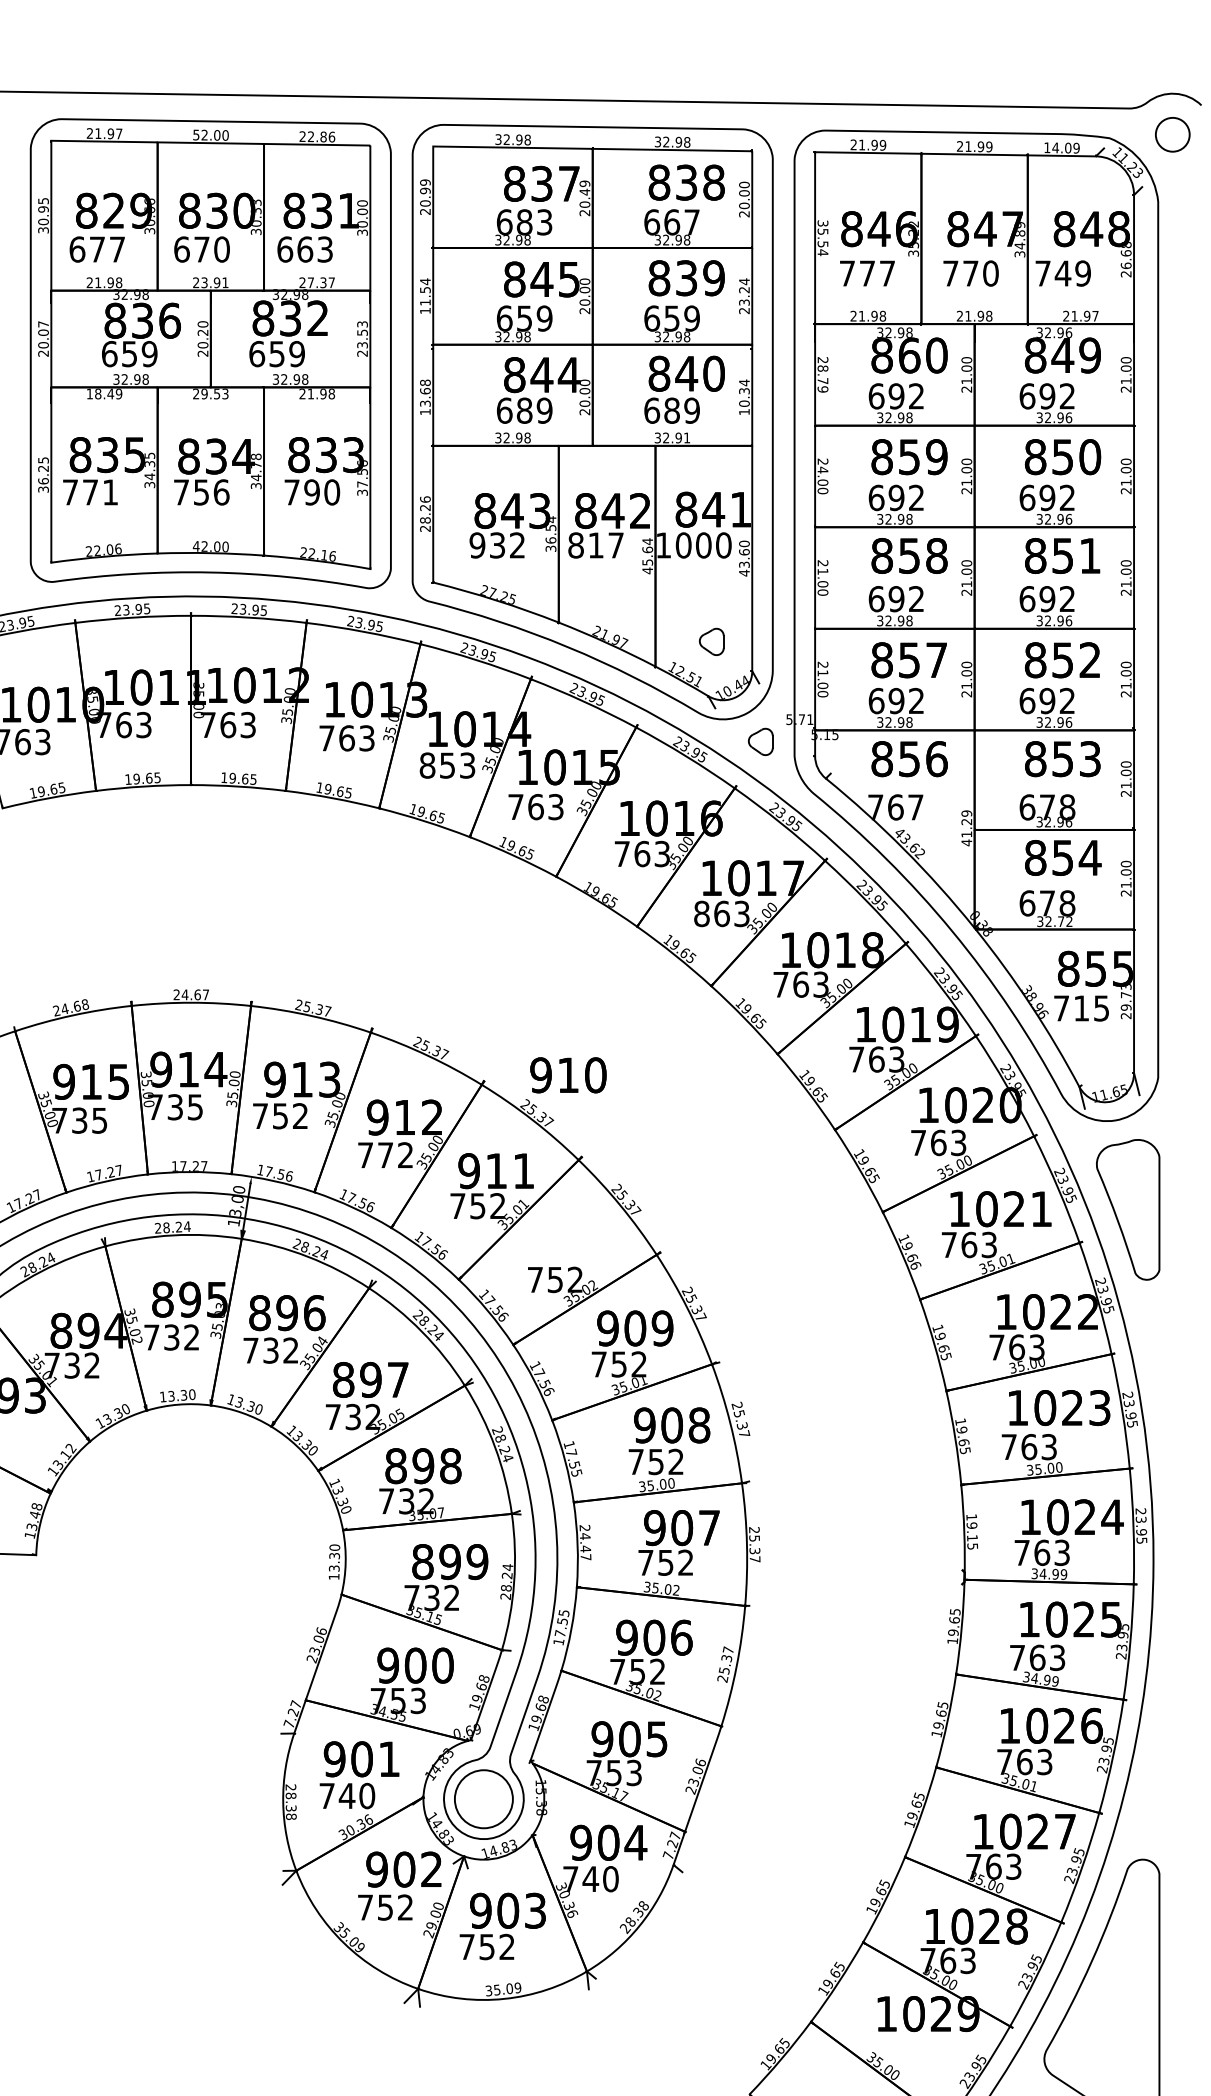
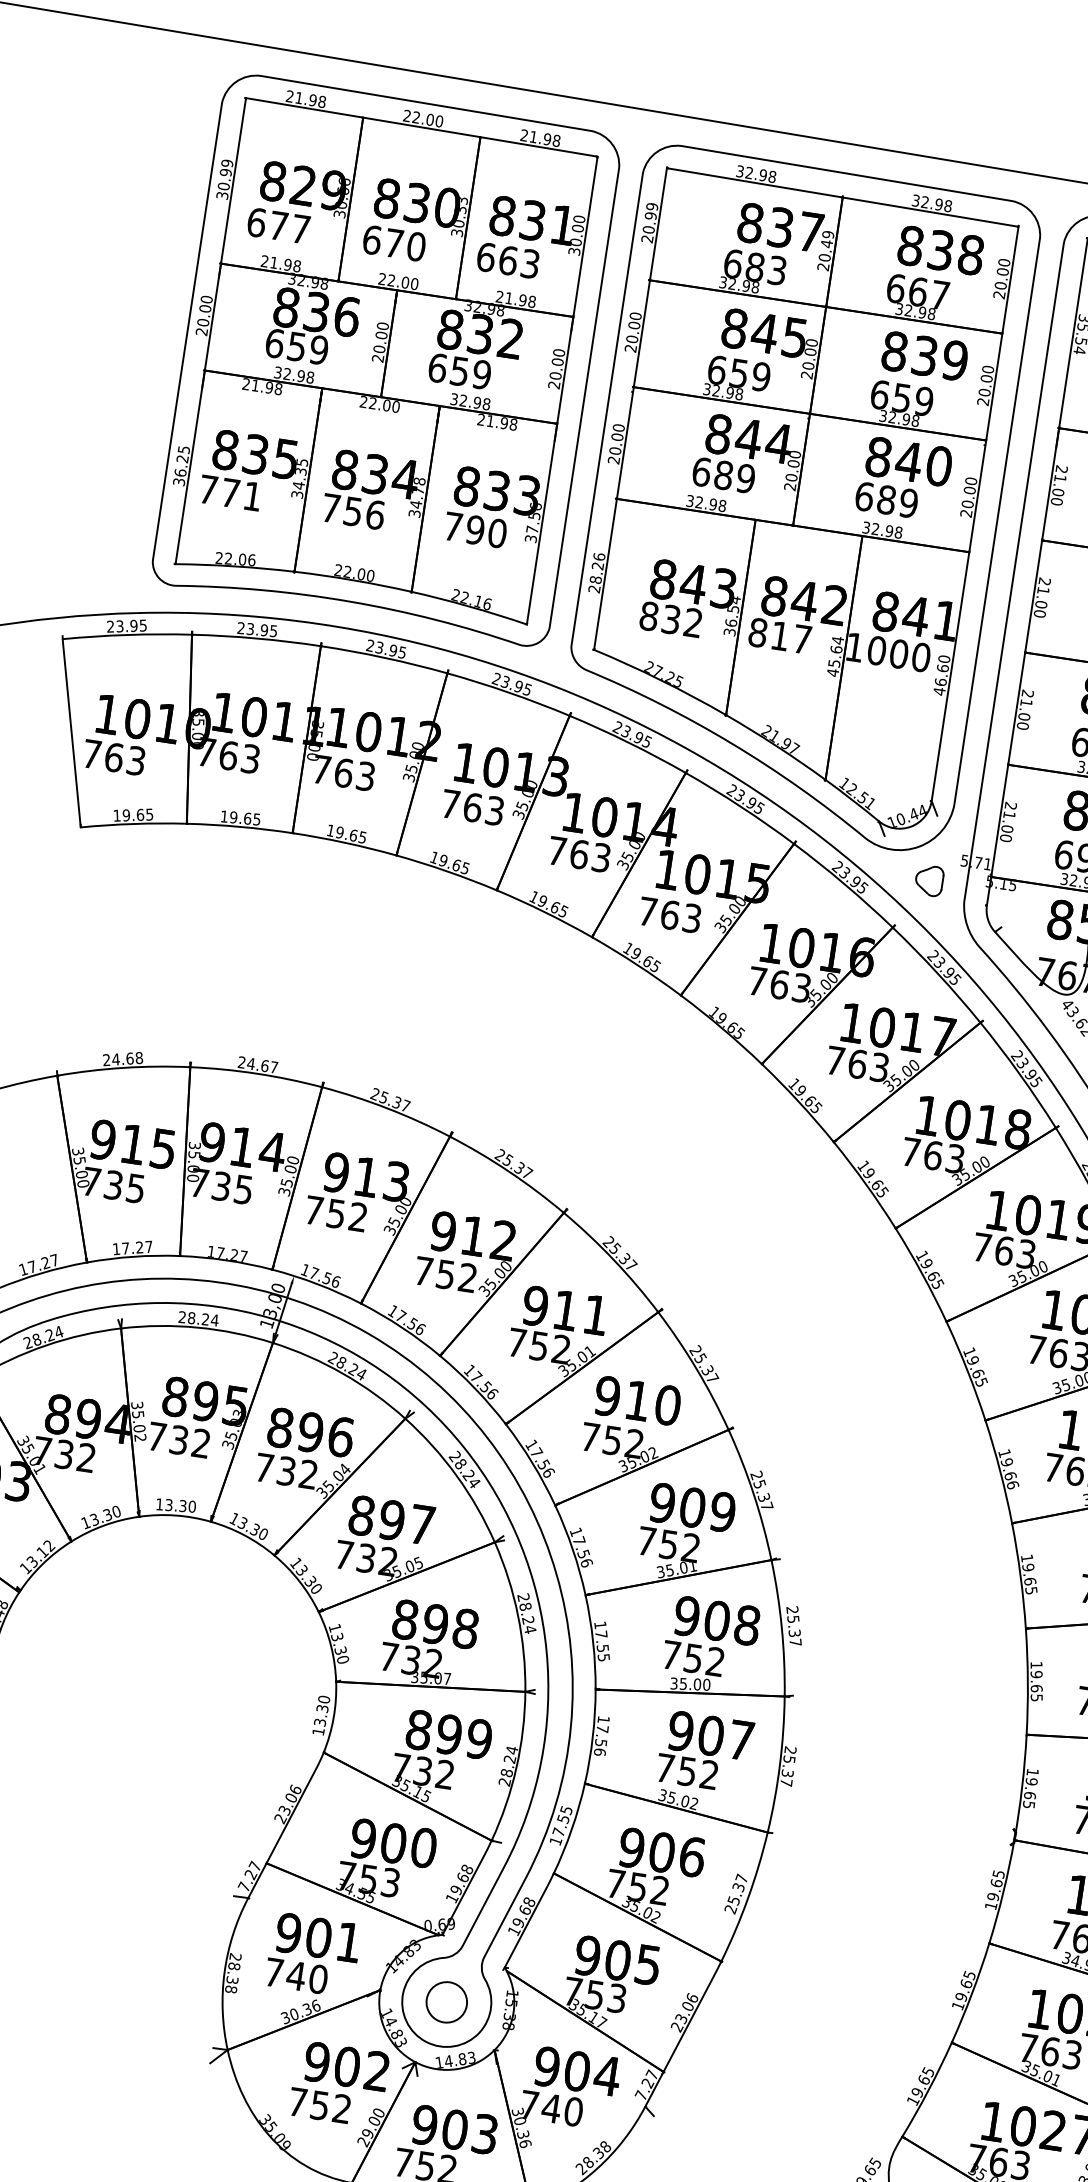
text: (119, 133) -> (322, 101), 21.97 -> 21.98
text: (196, 134) -> (407, 115), 52.00 -> 22.00
text: (321, 136) -> (545, 138), 22.86 -> 21.98
text: (43, 200) -> (227, 162), 30.95 -> 30.99
text: (214, 282) -> (402, 281), 23.91 -> 22.00
text: (321, 282) -> (520, 299), 27.37 -> 21.98
text: (744, 291) -> (986, 380), 23.24 -> 20.00
text: (425, 296) -> (633, 332), 11.54 -> 20.00
text: (43, 324) -> (206, 299), 20.07 -> 20.00
text: (202, 332) -> (380, 335), 20.20 -> 20.00
text: (362, 334) -> (557, 364), 23.53 -> 20.00
text: (822, 378) -> (1058, 489), 28.79 -> 21.00
text: (104, 393) -> (262, 386), 18.49 -> 21.98
text: (214, 393) -> (384, 404), 29.53 -> 22.00
text: (425, 397) -> (616, 444), 13.68 -> 20.00
text: (744, 397) -> (968, 497), 10.34 -> 20.00
text: (686, 437) -> (898, 531), 32.91 -> 32.98
text: (822, 469) -> (1042, 590), 24.00 -> 21.00
text: (477, 545) -> (649, 616), 932 -> 832
text: (195, 546) -> (337, 570), 42.00 -> 22.00
text: (744, 564) -> (940, 681), 43.60 -> 46.60
part: (711, 641) -> (891, 761), removed
text: (437, 765) -> (568, 852), 853 -> 763
text: (701, 913) -> (835, 1060), 863 -> 763
text: (568, 1075) -> (637, 1401), moved
text: (385, 1155) -> (445, 1274), 772 -> 752
text: (972, 1538) -> (1030, 1795), 19.15 -> 19.65
text: (585, 1542) -> (601, 1735), 24.47 -> 17.56
circle: (483, 1799) -> (446, 2002), size x0.62

